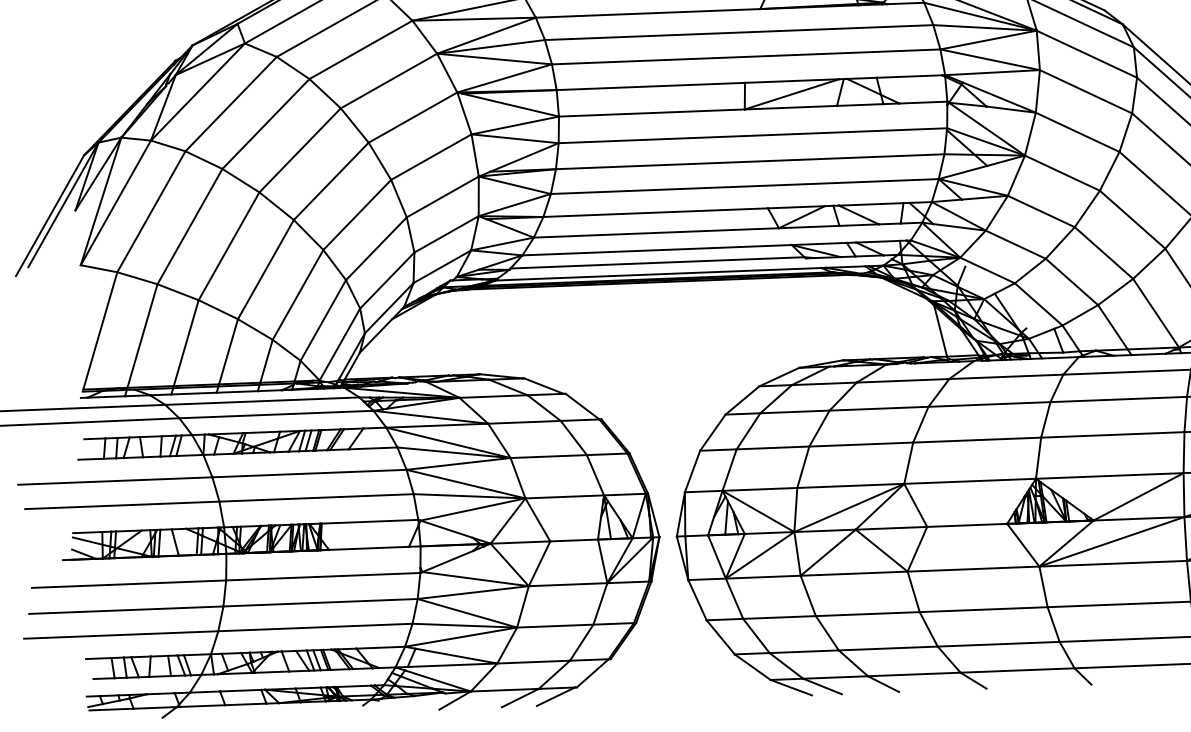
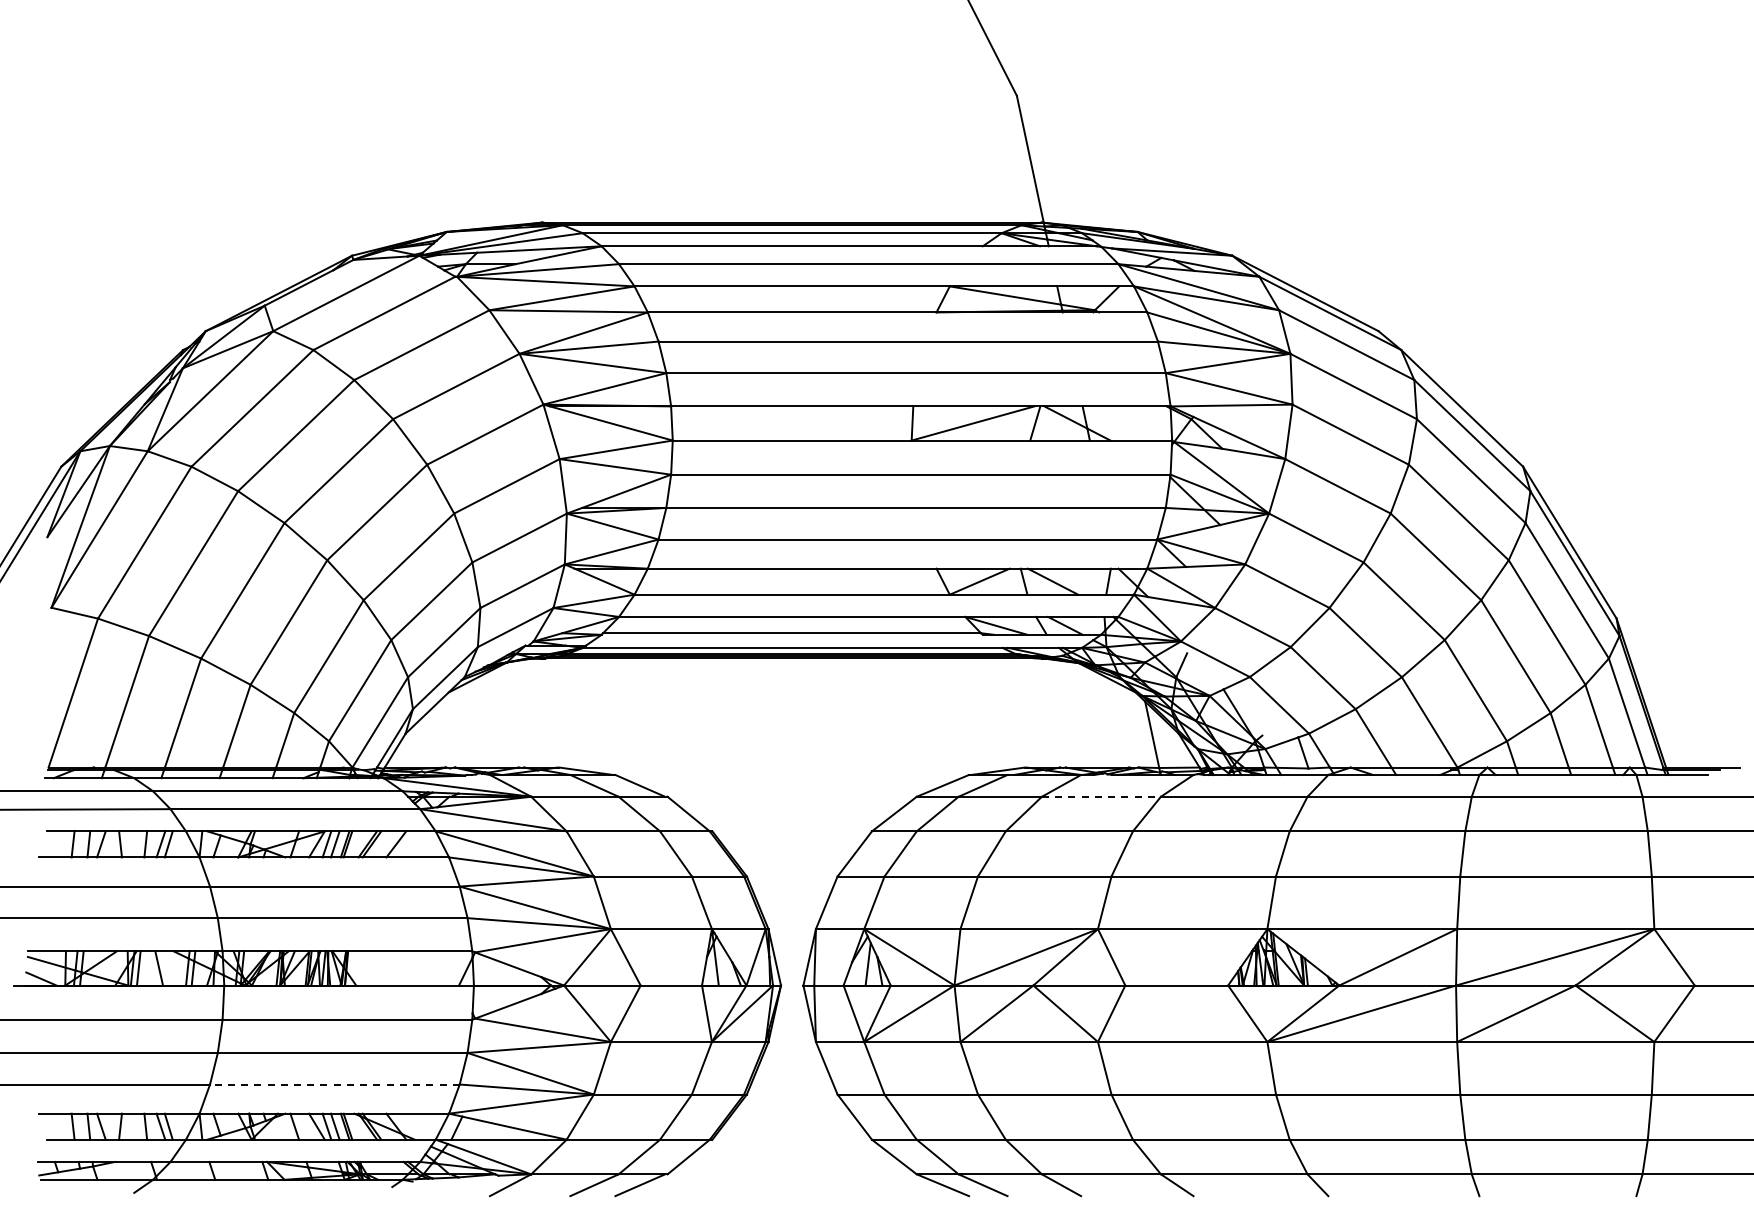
line: (903, 380) -> (1101, 796), solid -> dashed
line: (315, 627) -> (334, 1084), solid -> dashed

